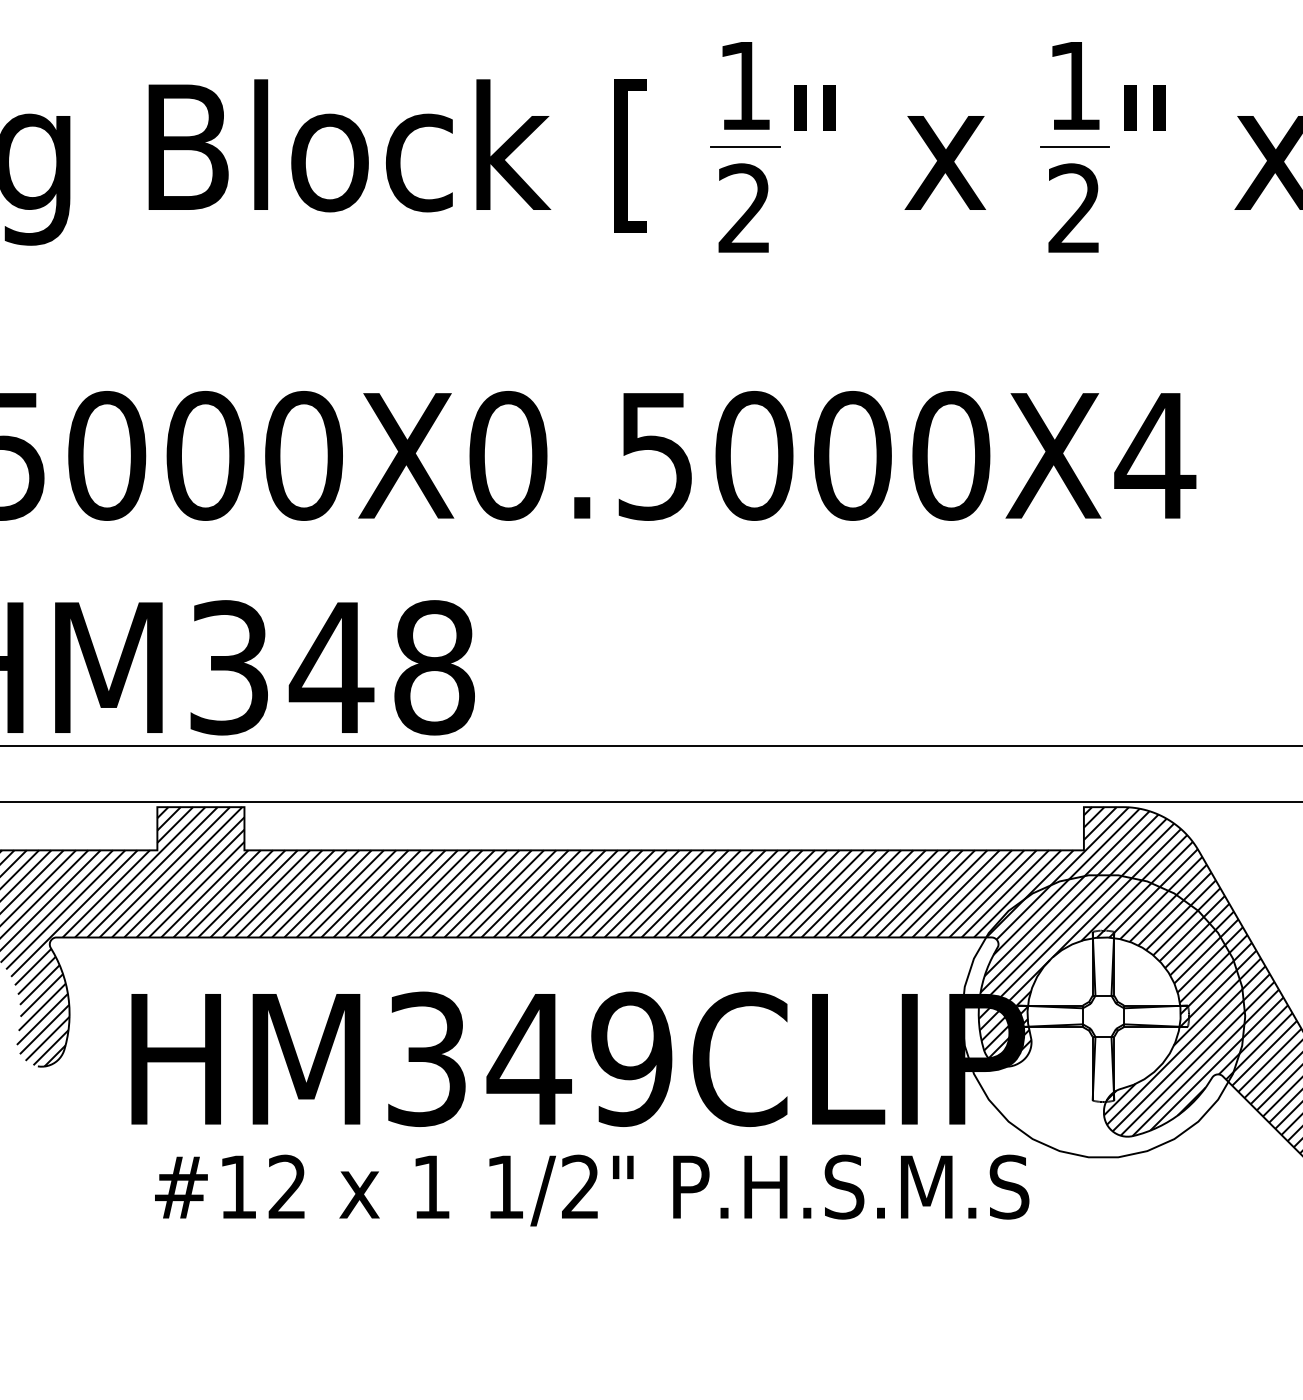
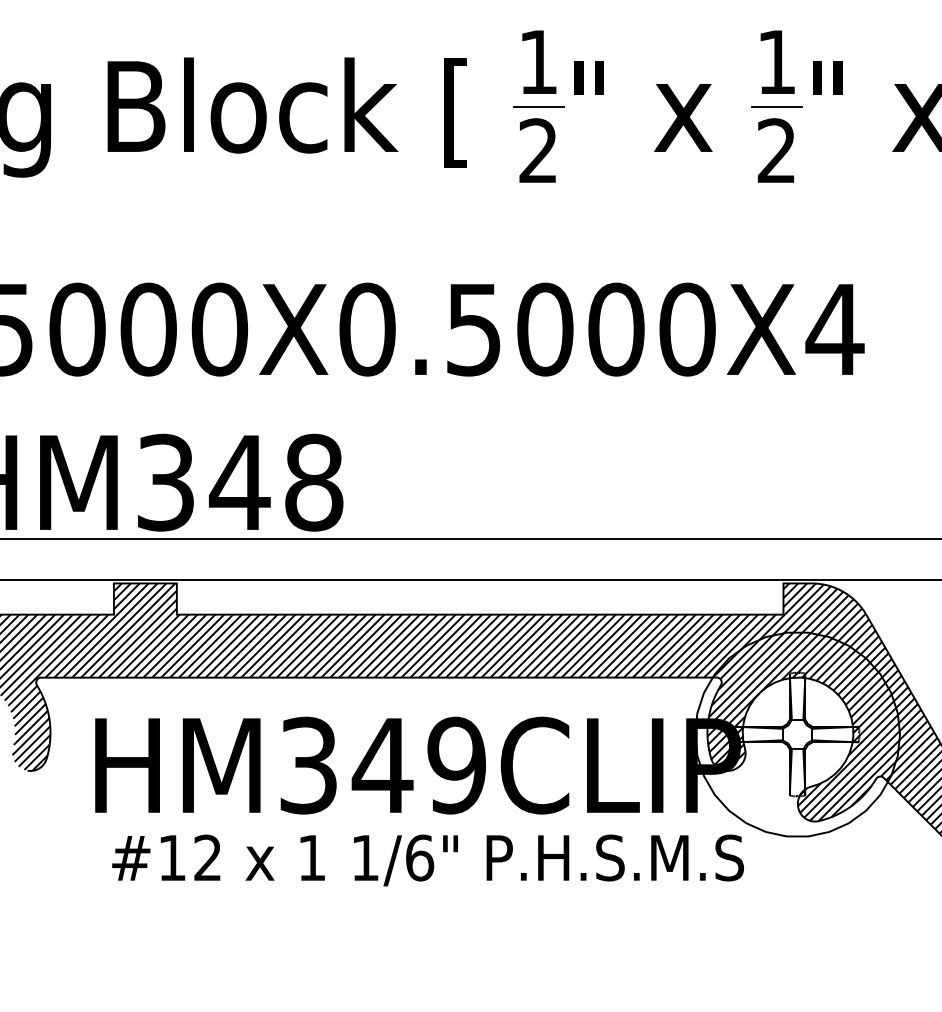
text: (580, 1186) -> (419, 857), 1/2" -> 1/6"

